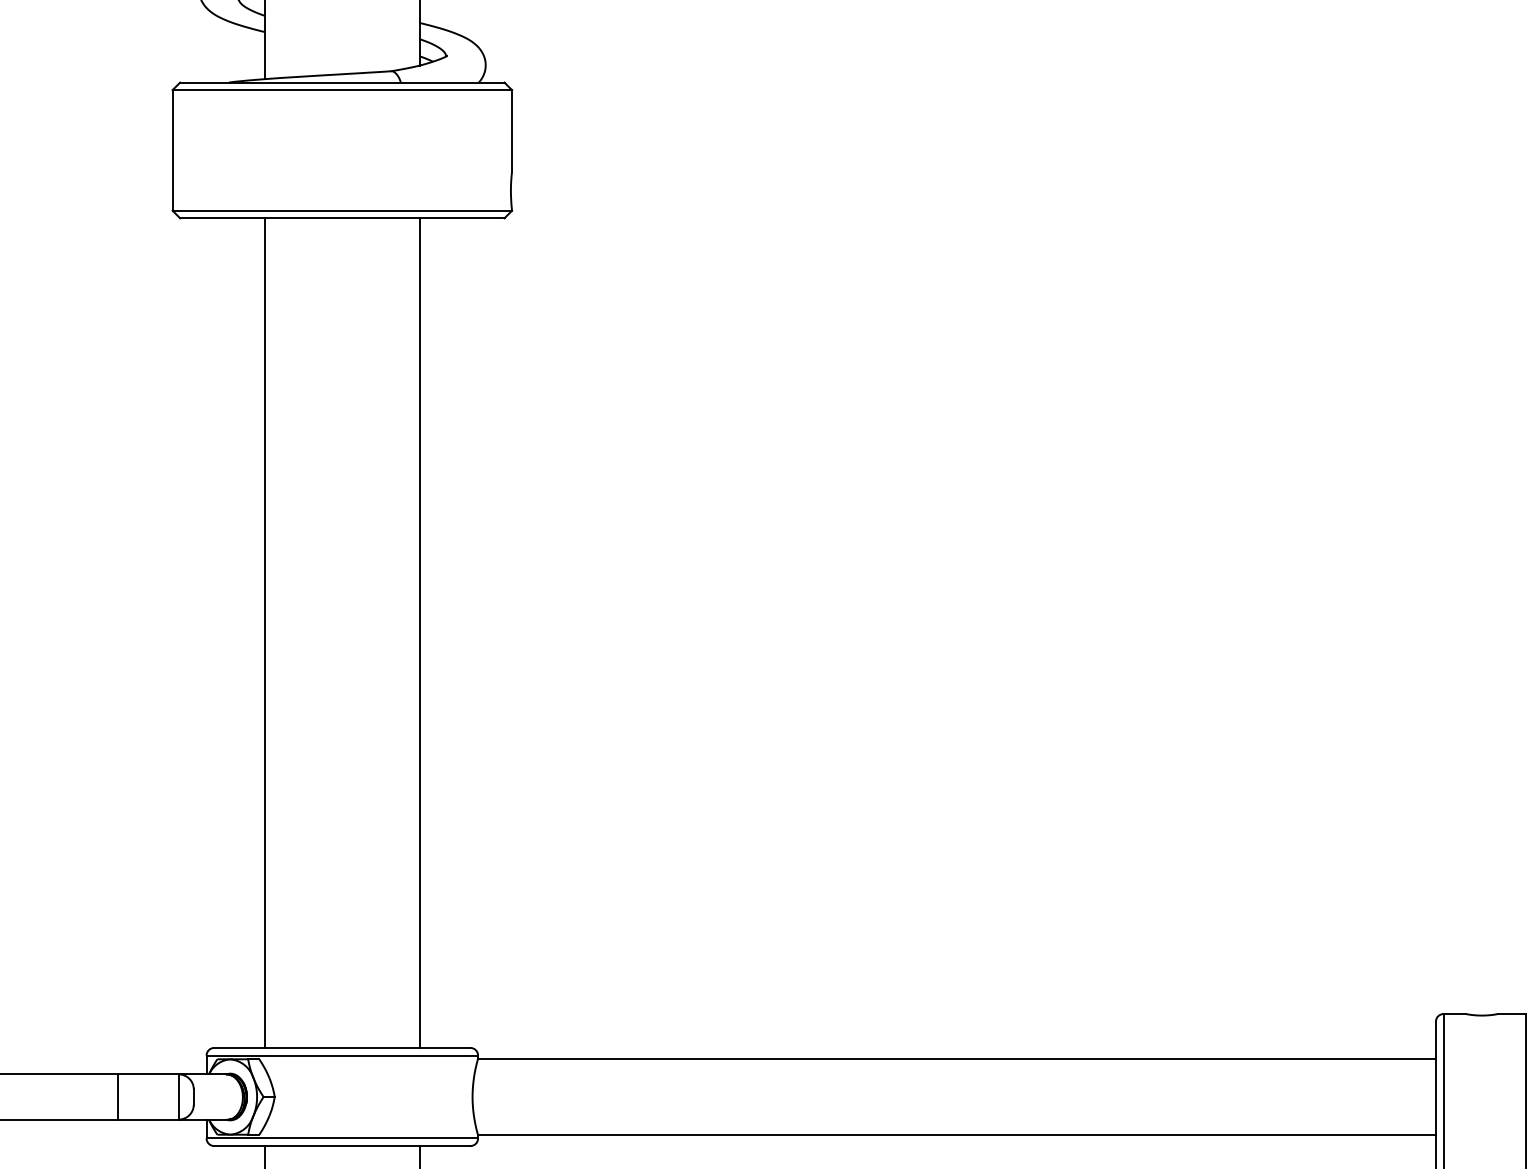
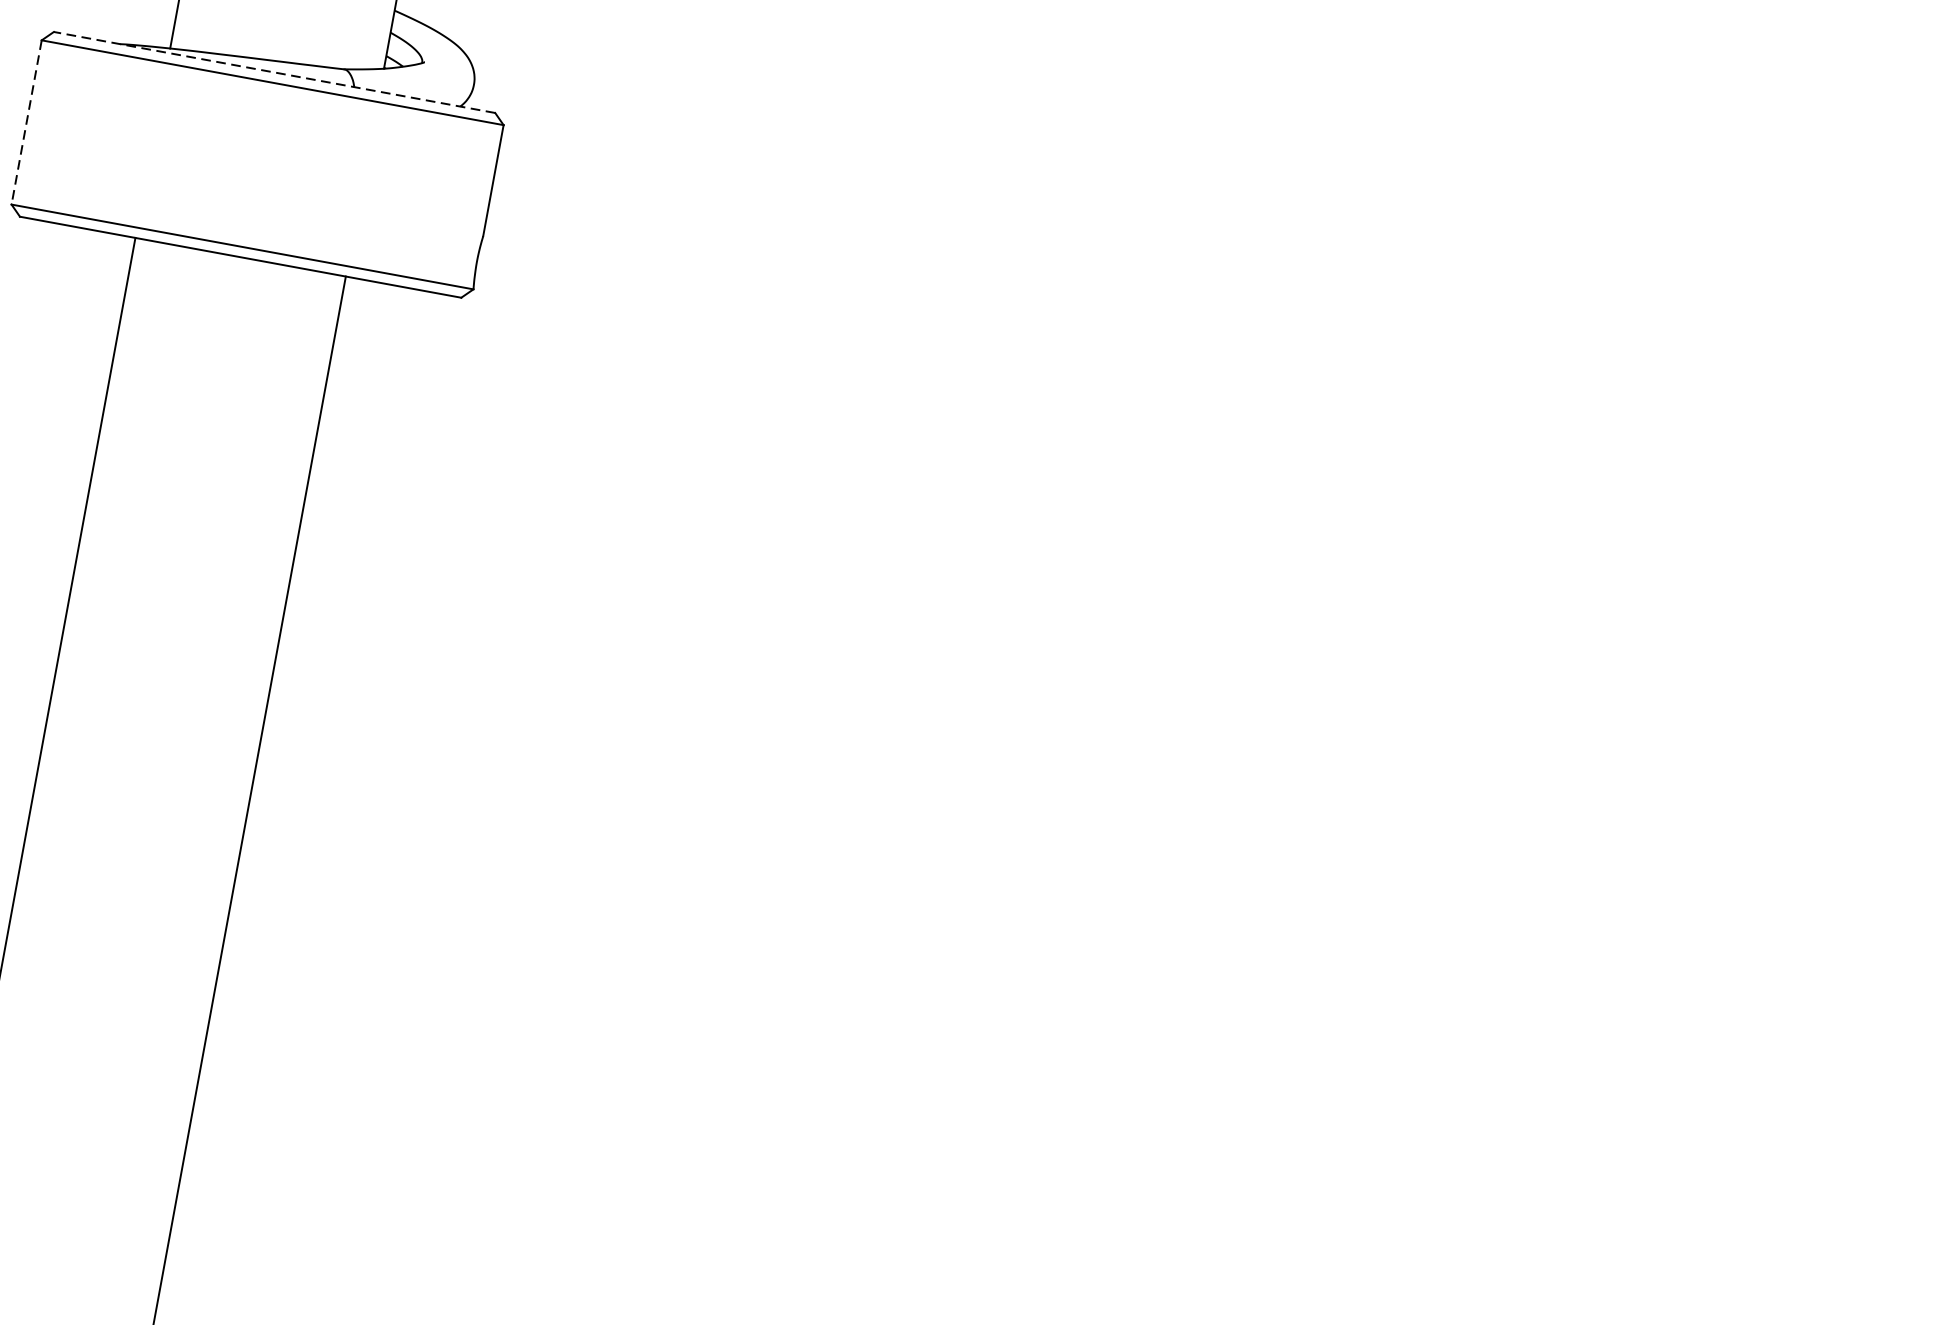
line: (341, 82) -> (273, 72), solid -> dashed
line: (172, 150) -> (26, 122), solid -> dashed

